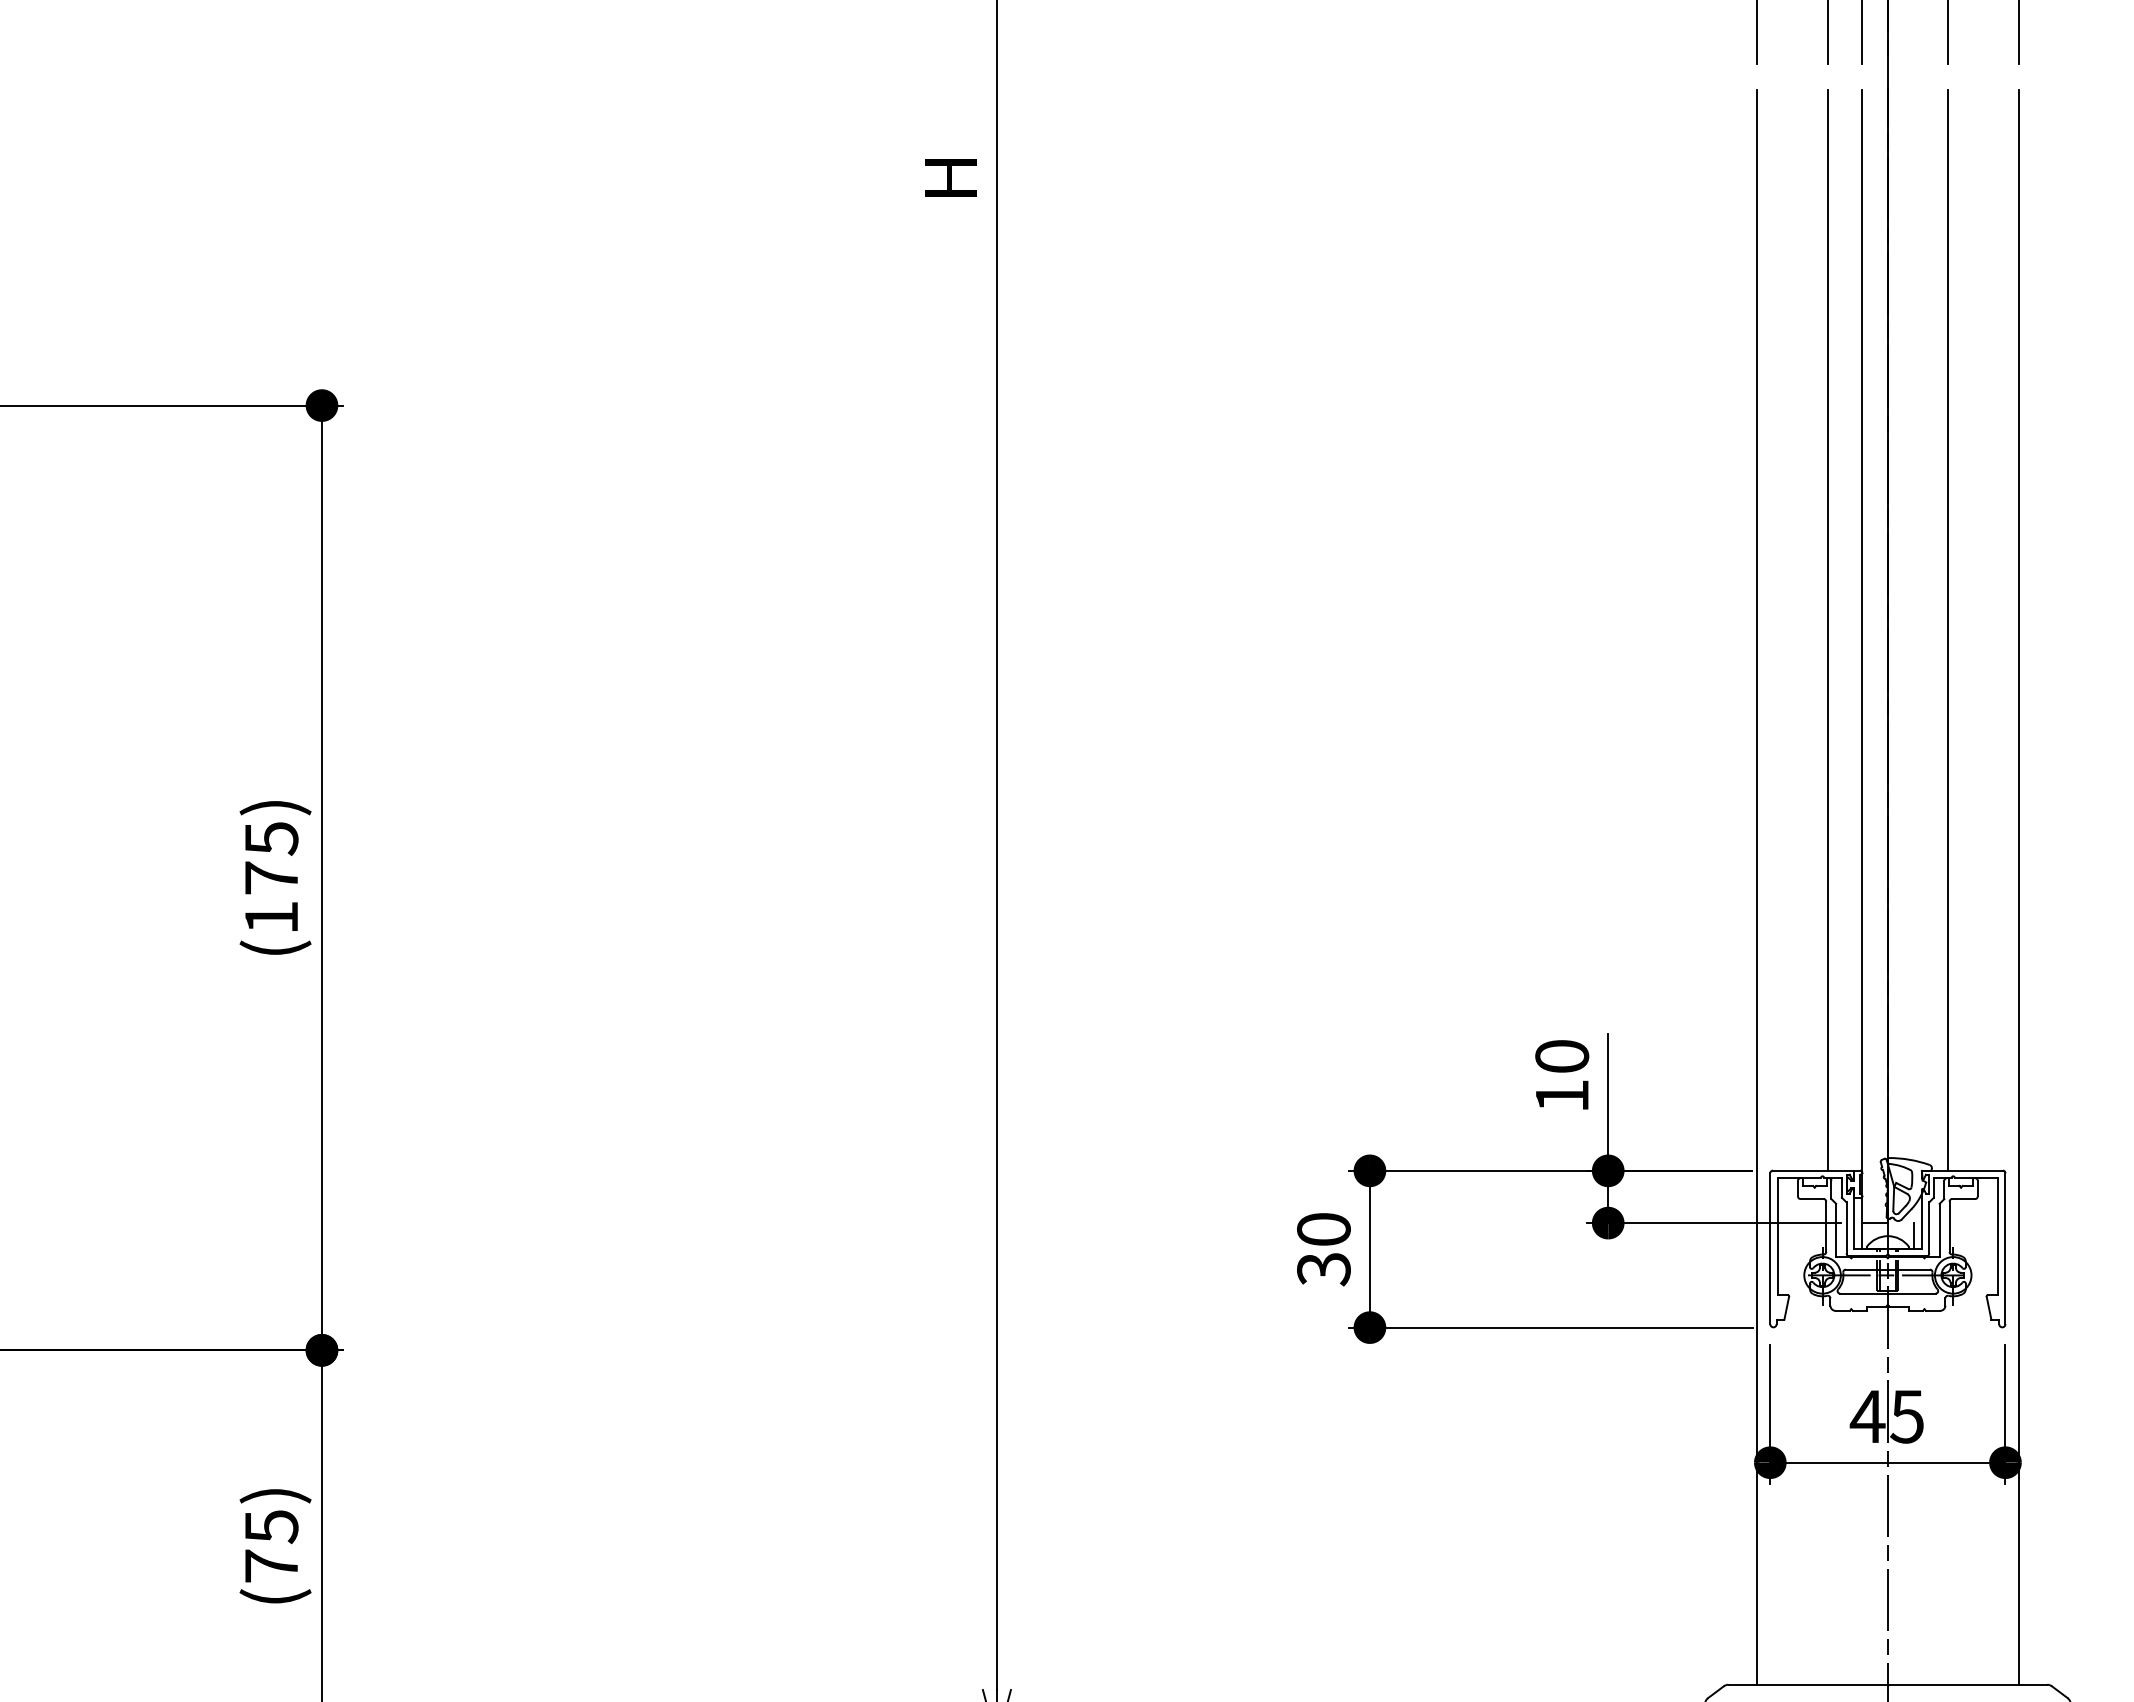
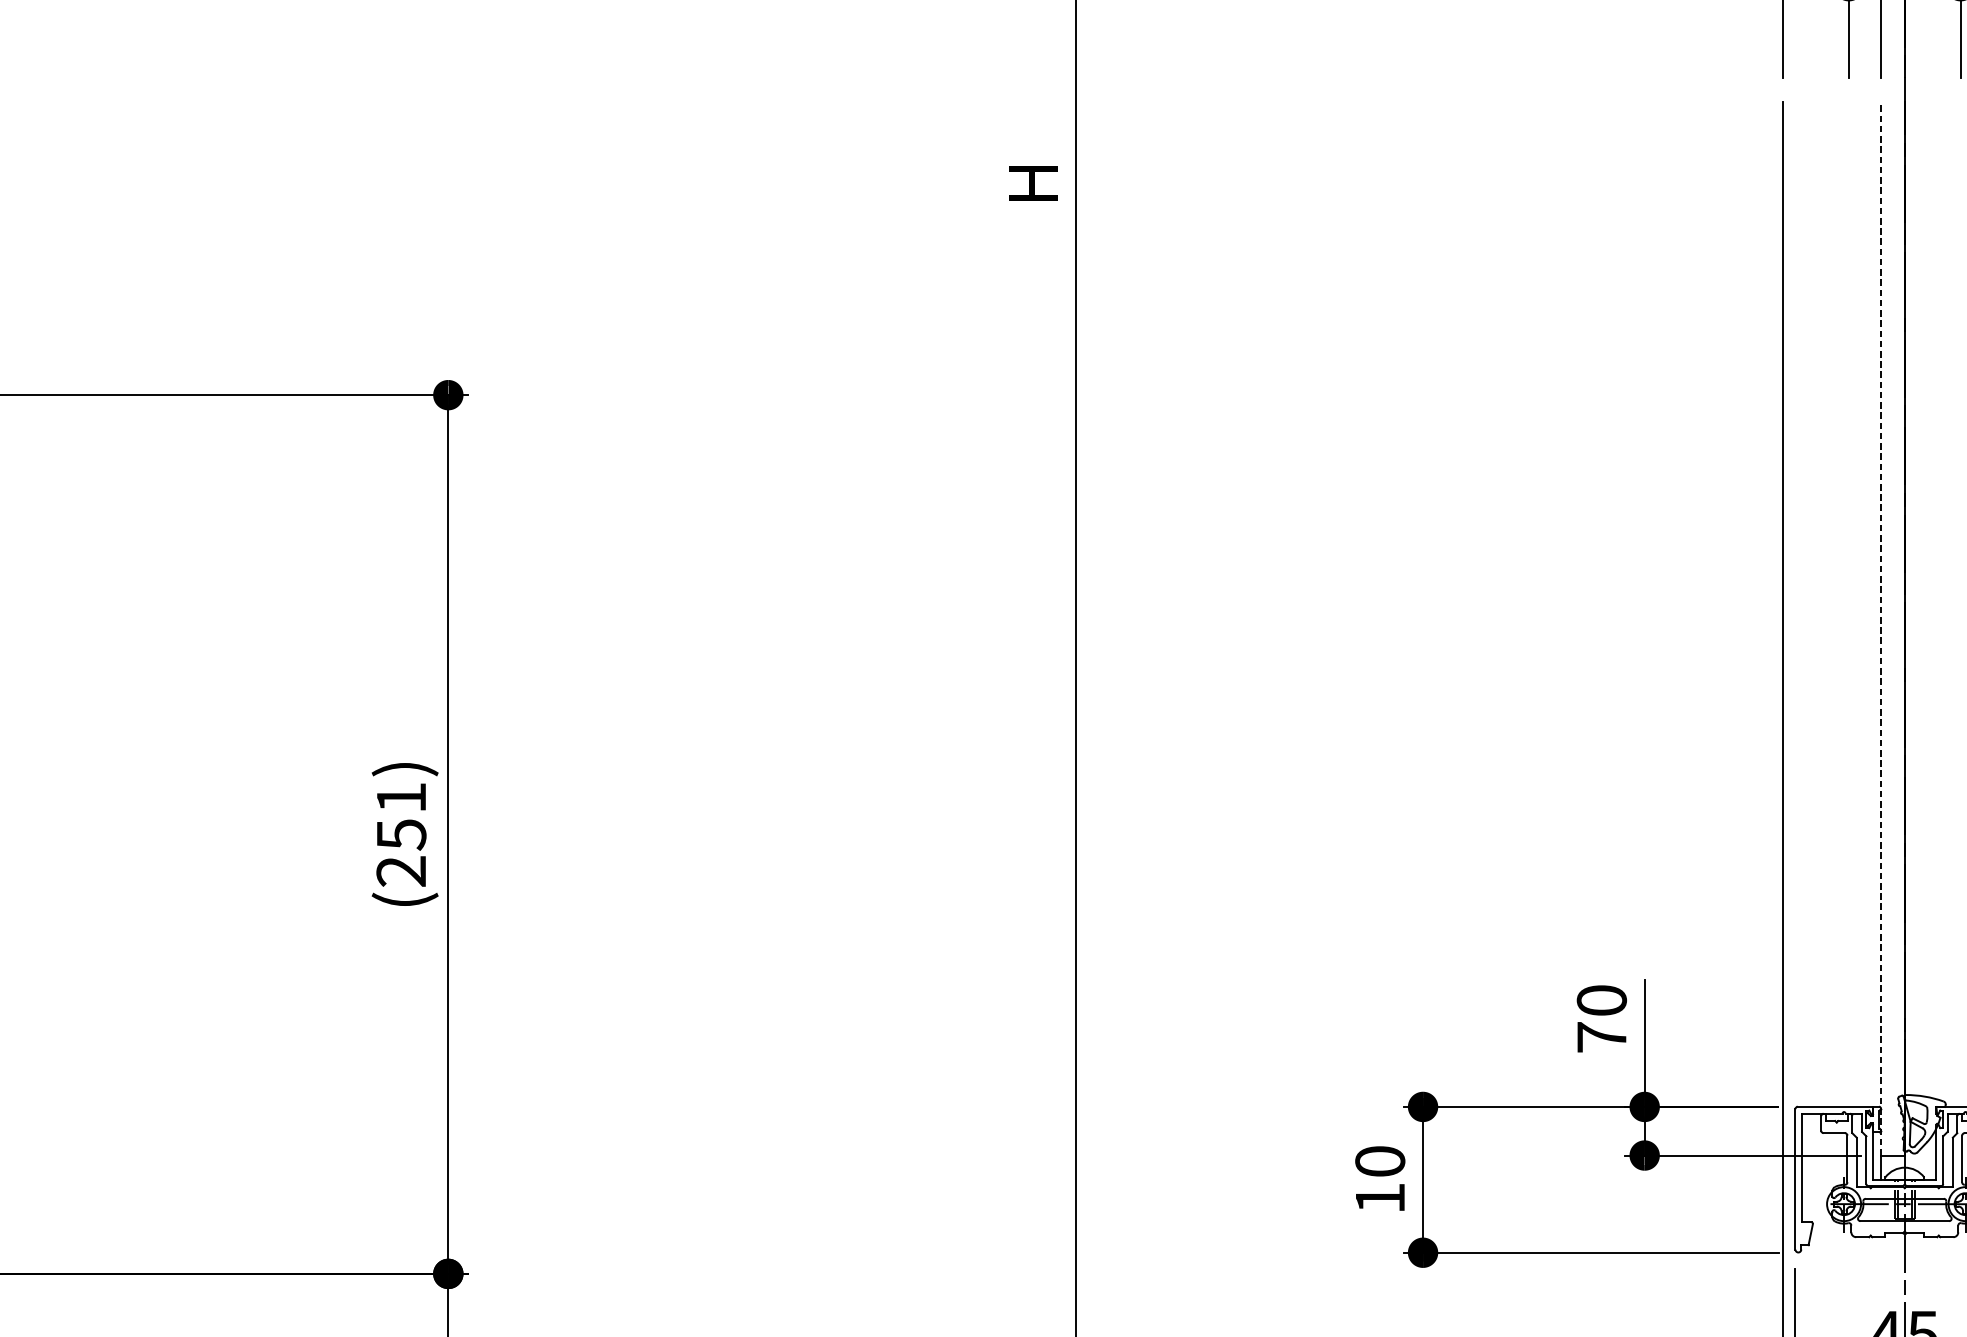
line: (1827, 630) -> (1848, 604), removed
line: (1947, 630) -> (1960, 604), removed
line: (1862, 656) -> (1881, 628), solid -> dashed
text: (271, 878) -> (401, 835), (175) -> (251)
text: (1562, 1095) -> (1602, 1036), 10 -> 70
line: (1914, 1236) -> (1929, 1168), removed
text: (1323, 1269) -> (1379, 1198), 30 -> 10

